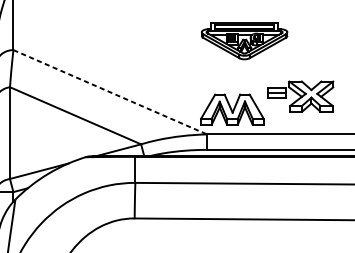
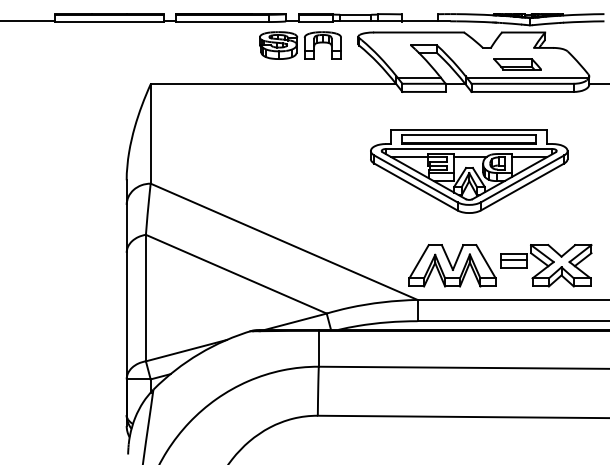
part: (244, 41) -> (469, 171), size x1.67
line: (110, 92) -> (284, 241), dashed -> solid
part: (300, 96) -> (546, 265), moved

